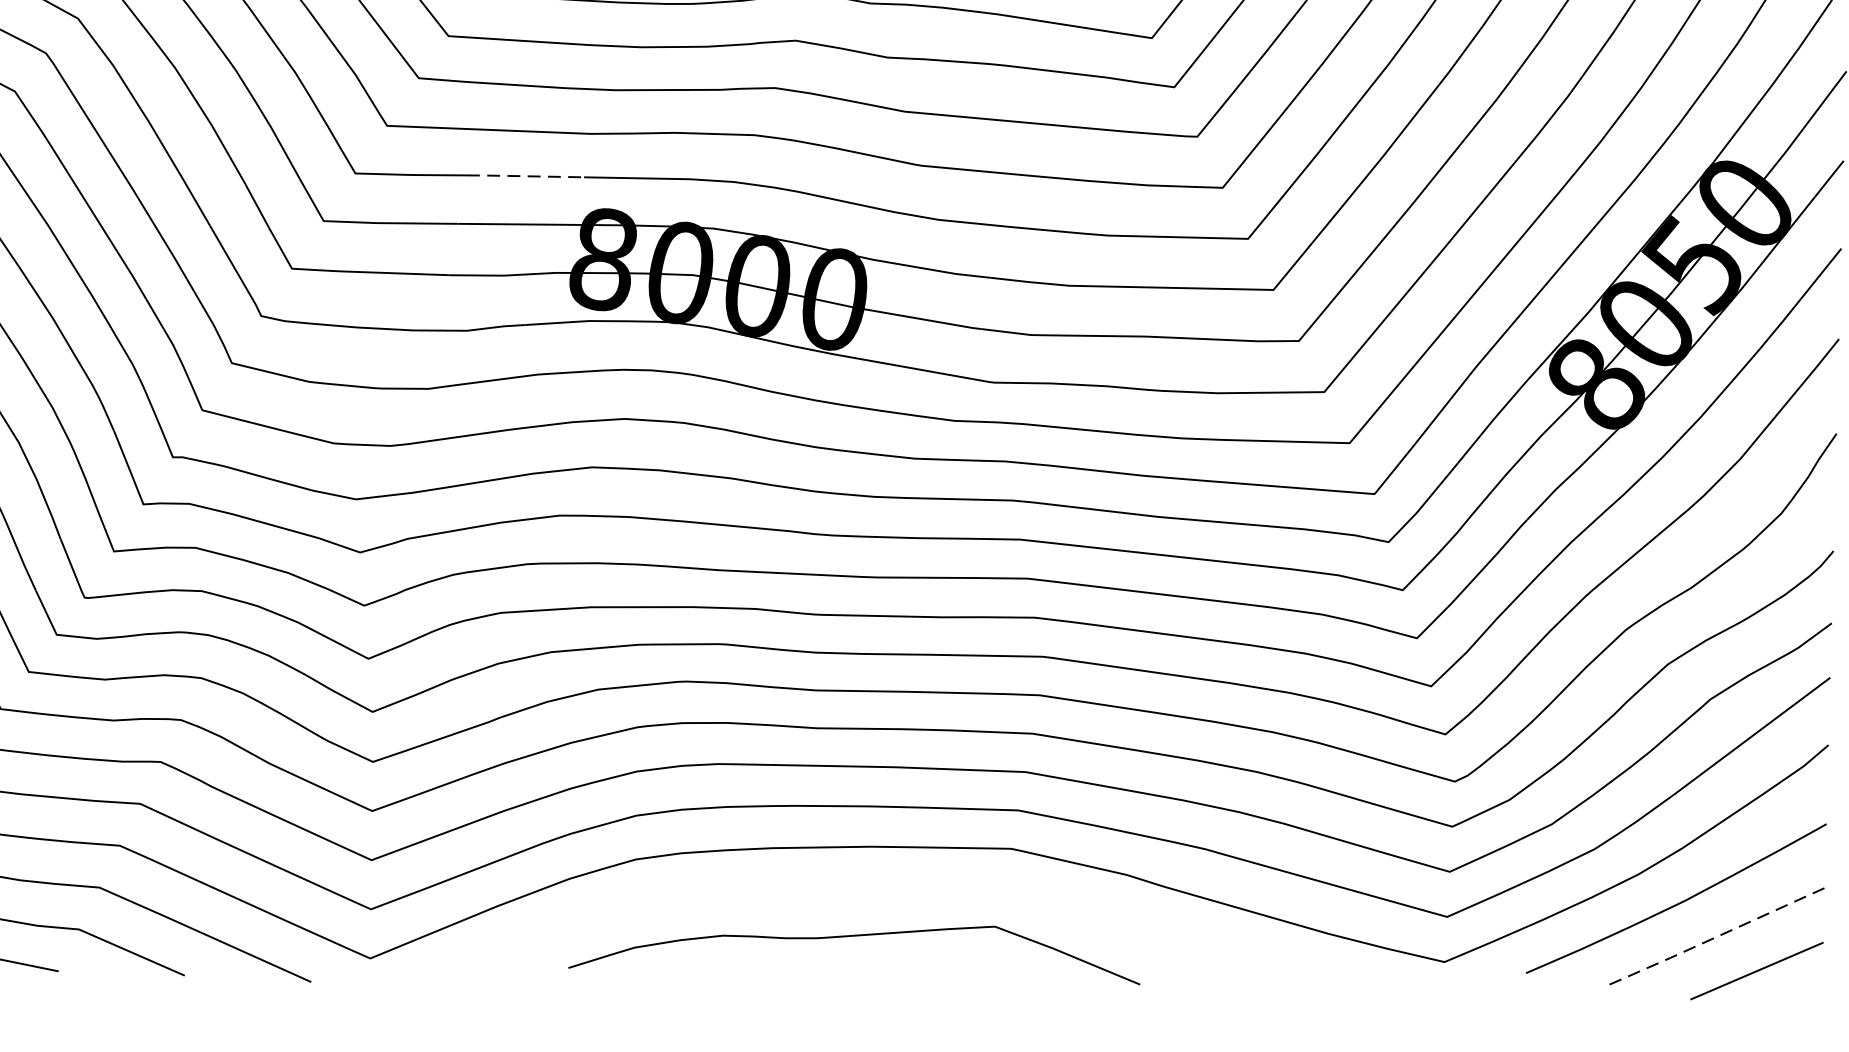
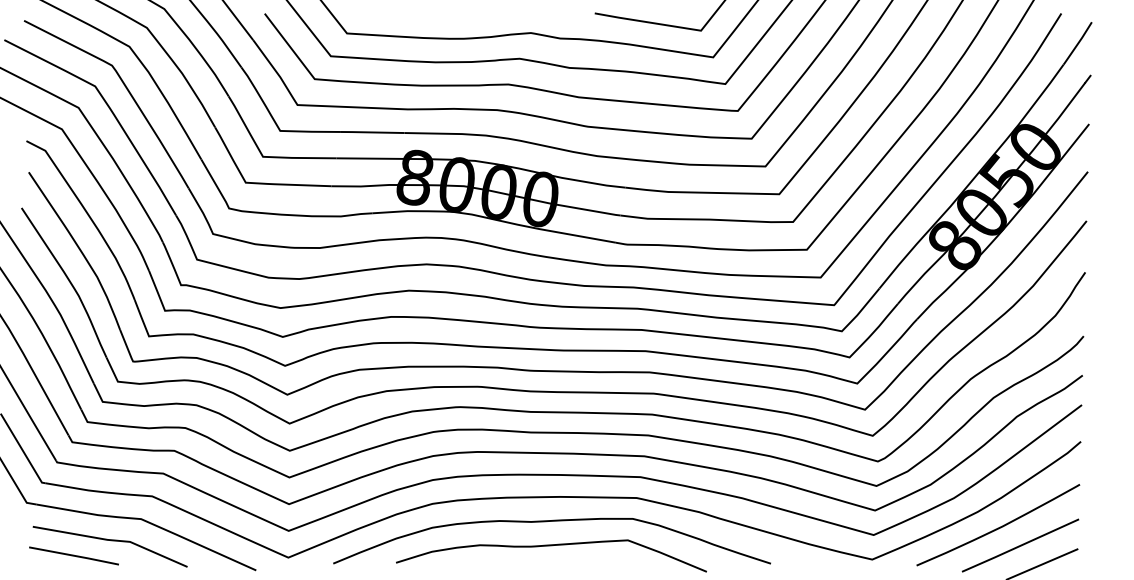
line: (525, 176) -> (372, 132), dashed -> solid
curve: (845, 893) -> (546, 522), added
line: (1717, 936) -> (1020, 545), dashed -> solid

